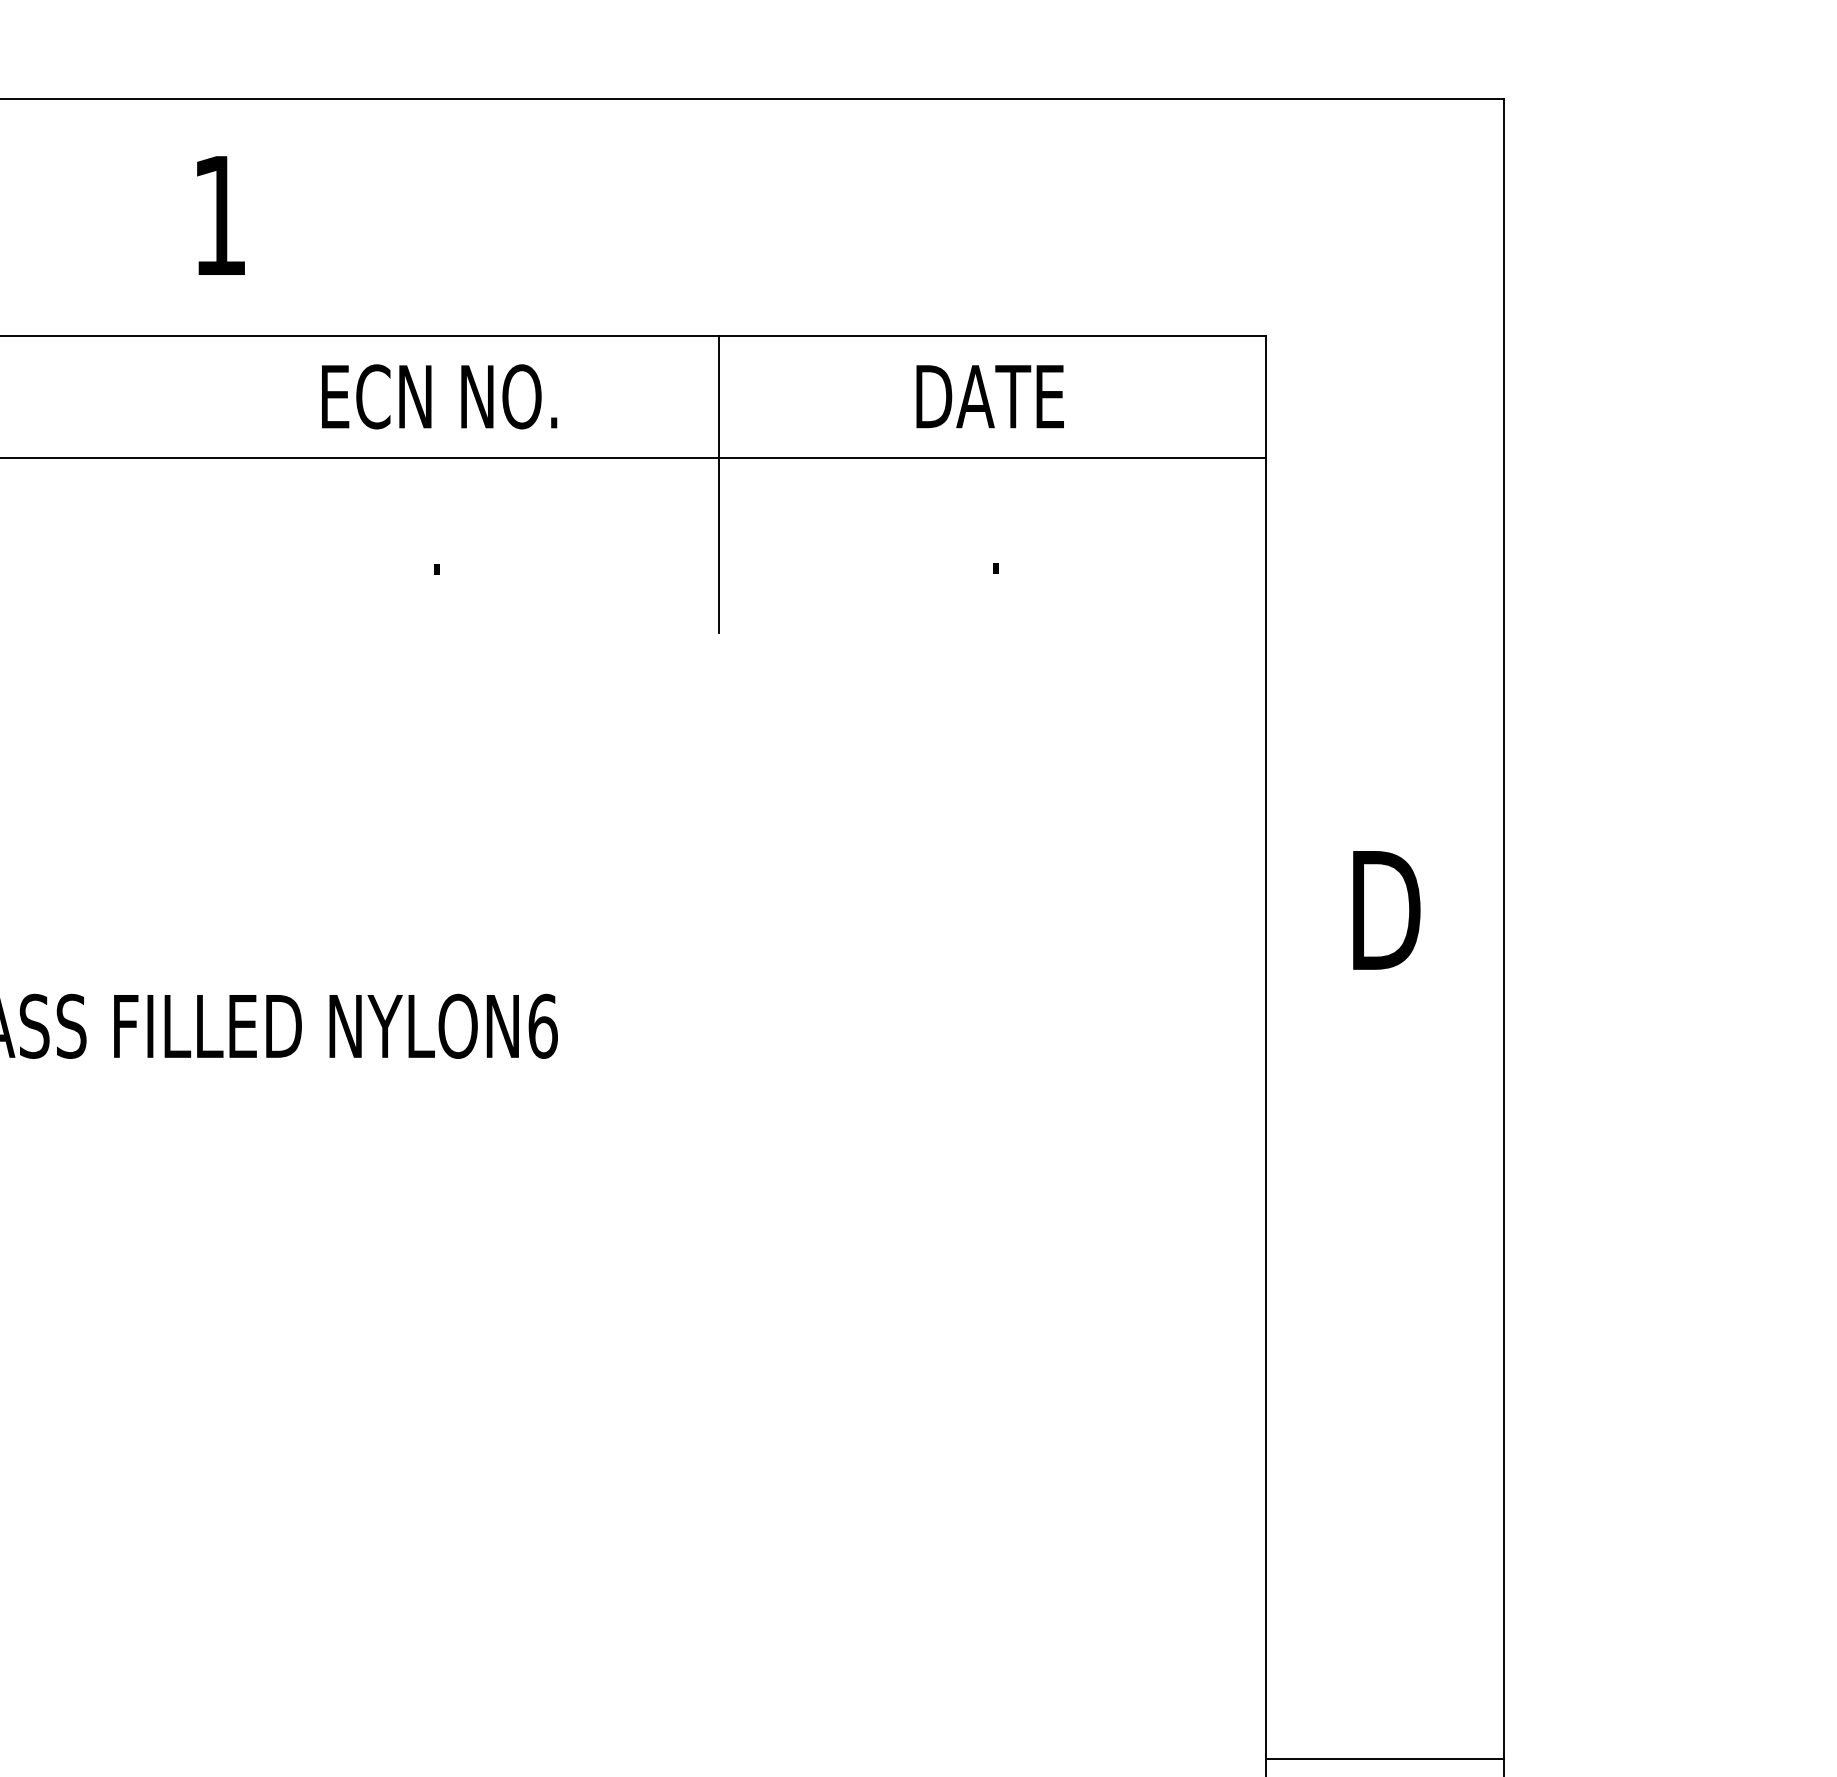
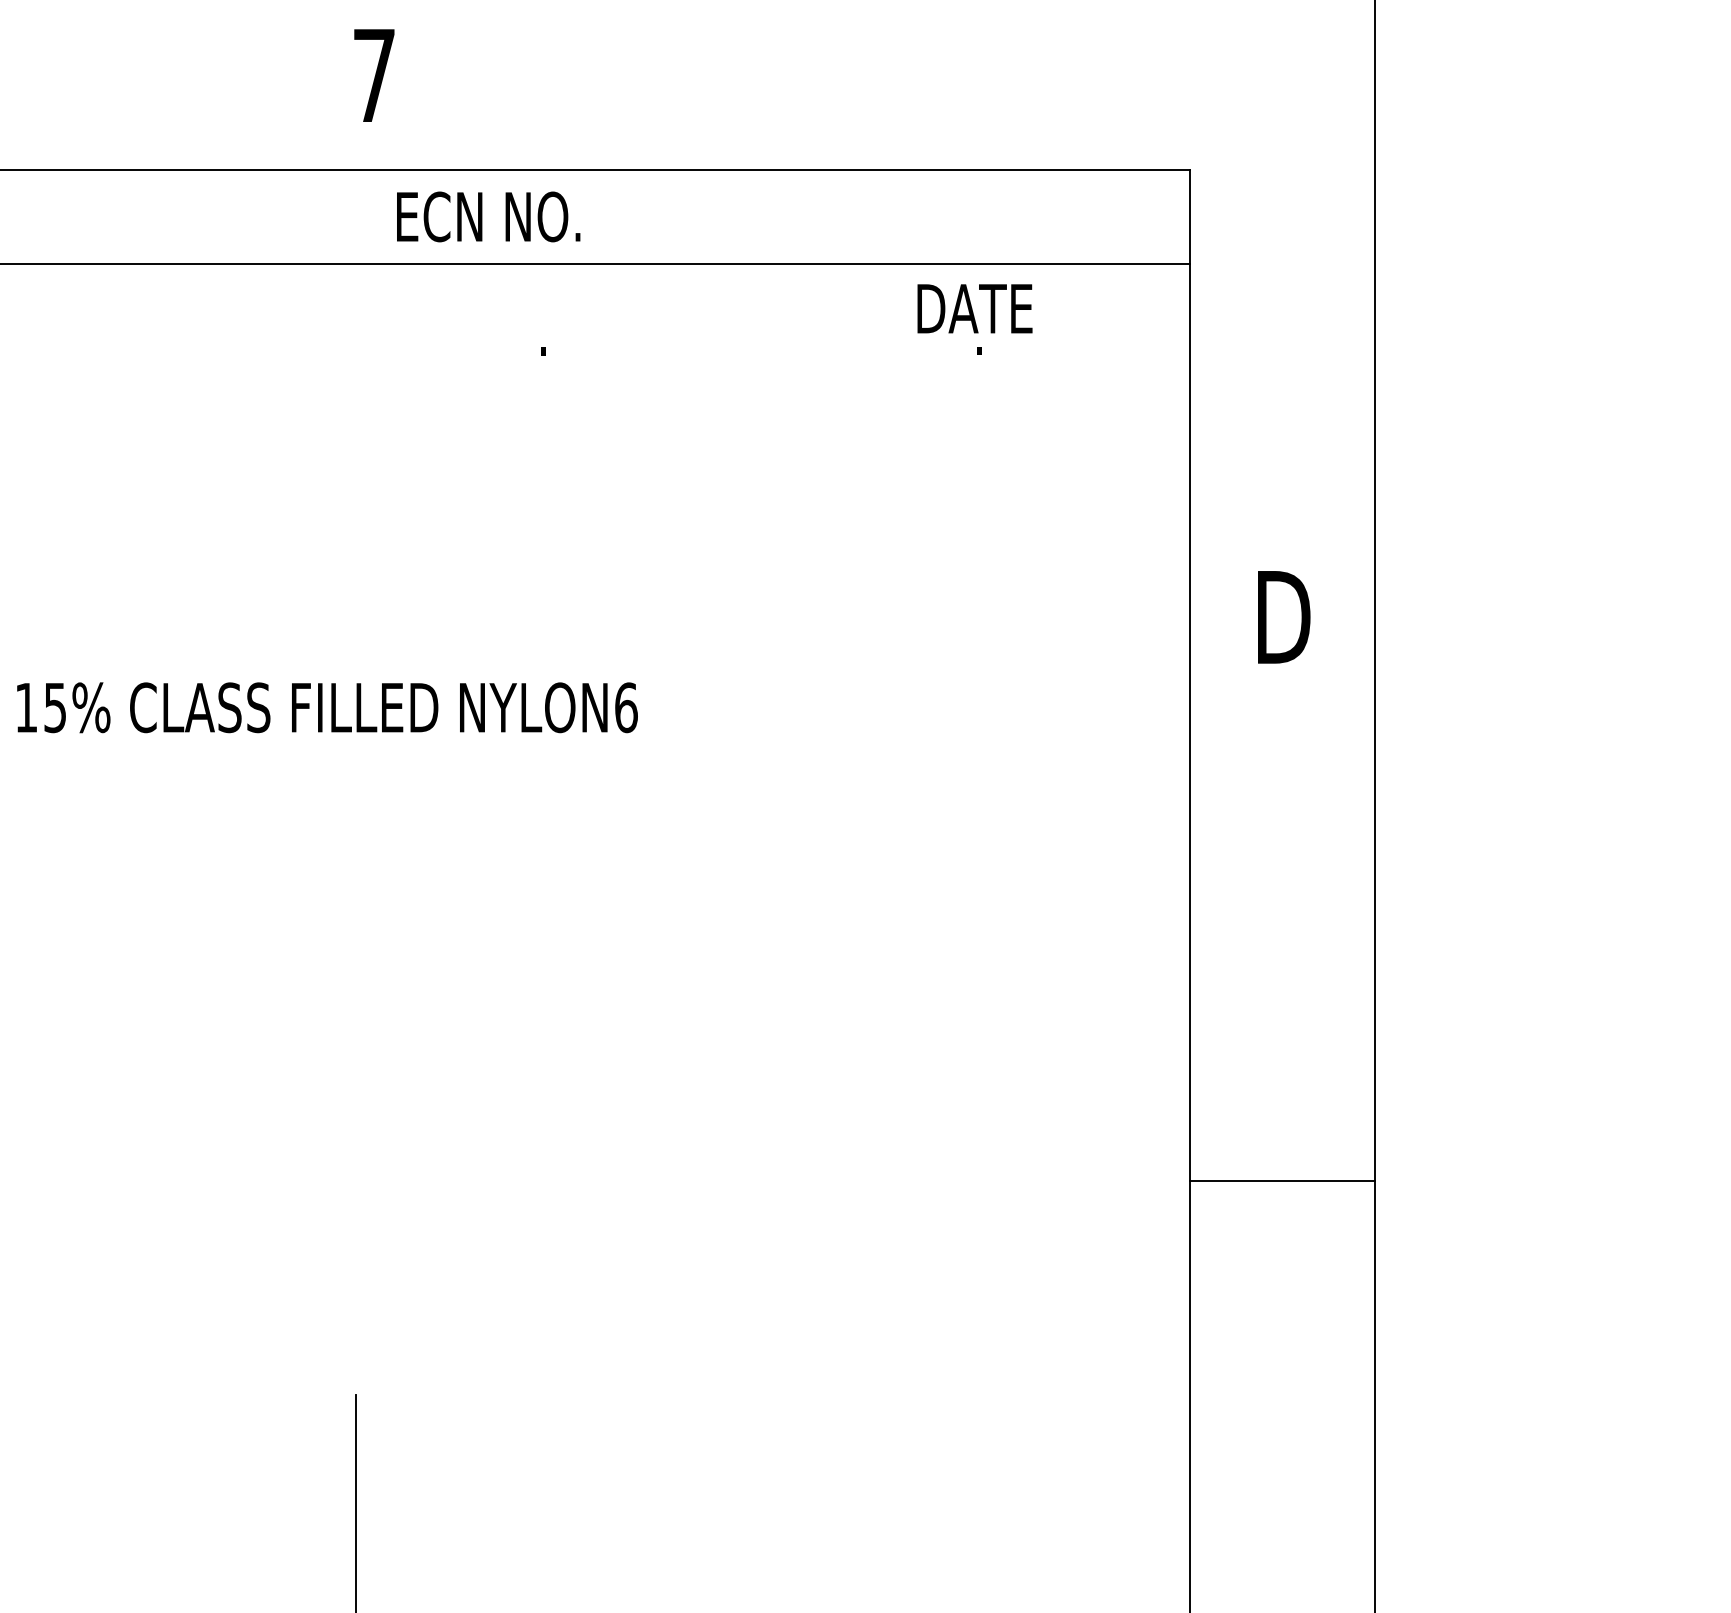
text: (220, 215) -> (374, 75), 1 -> 7
text: (439, 396) -> (488, 216), moved
text: (989, 396) -> (974, 308), moved
line: (718, 484) -> (763, 285), removed
line: (1384, 1758) -> (1282, 1180), moved

